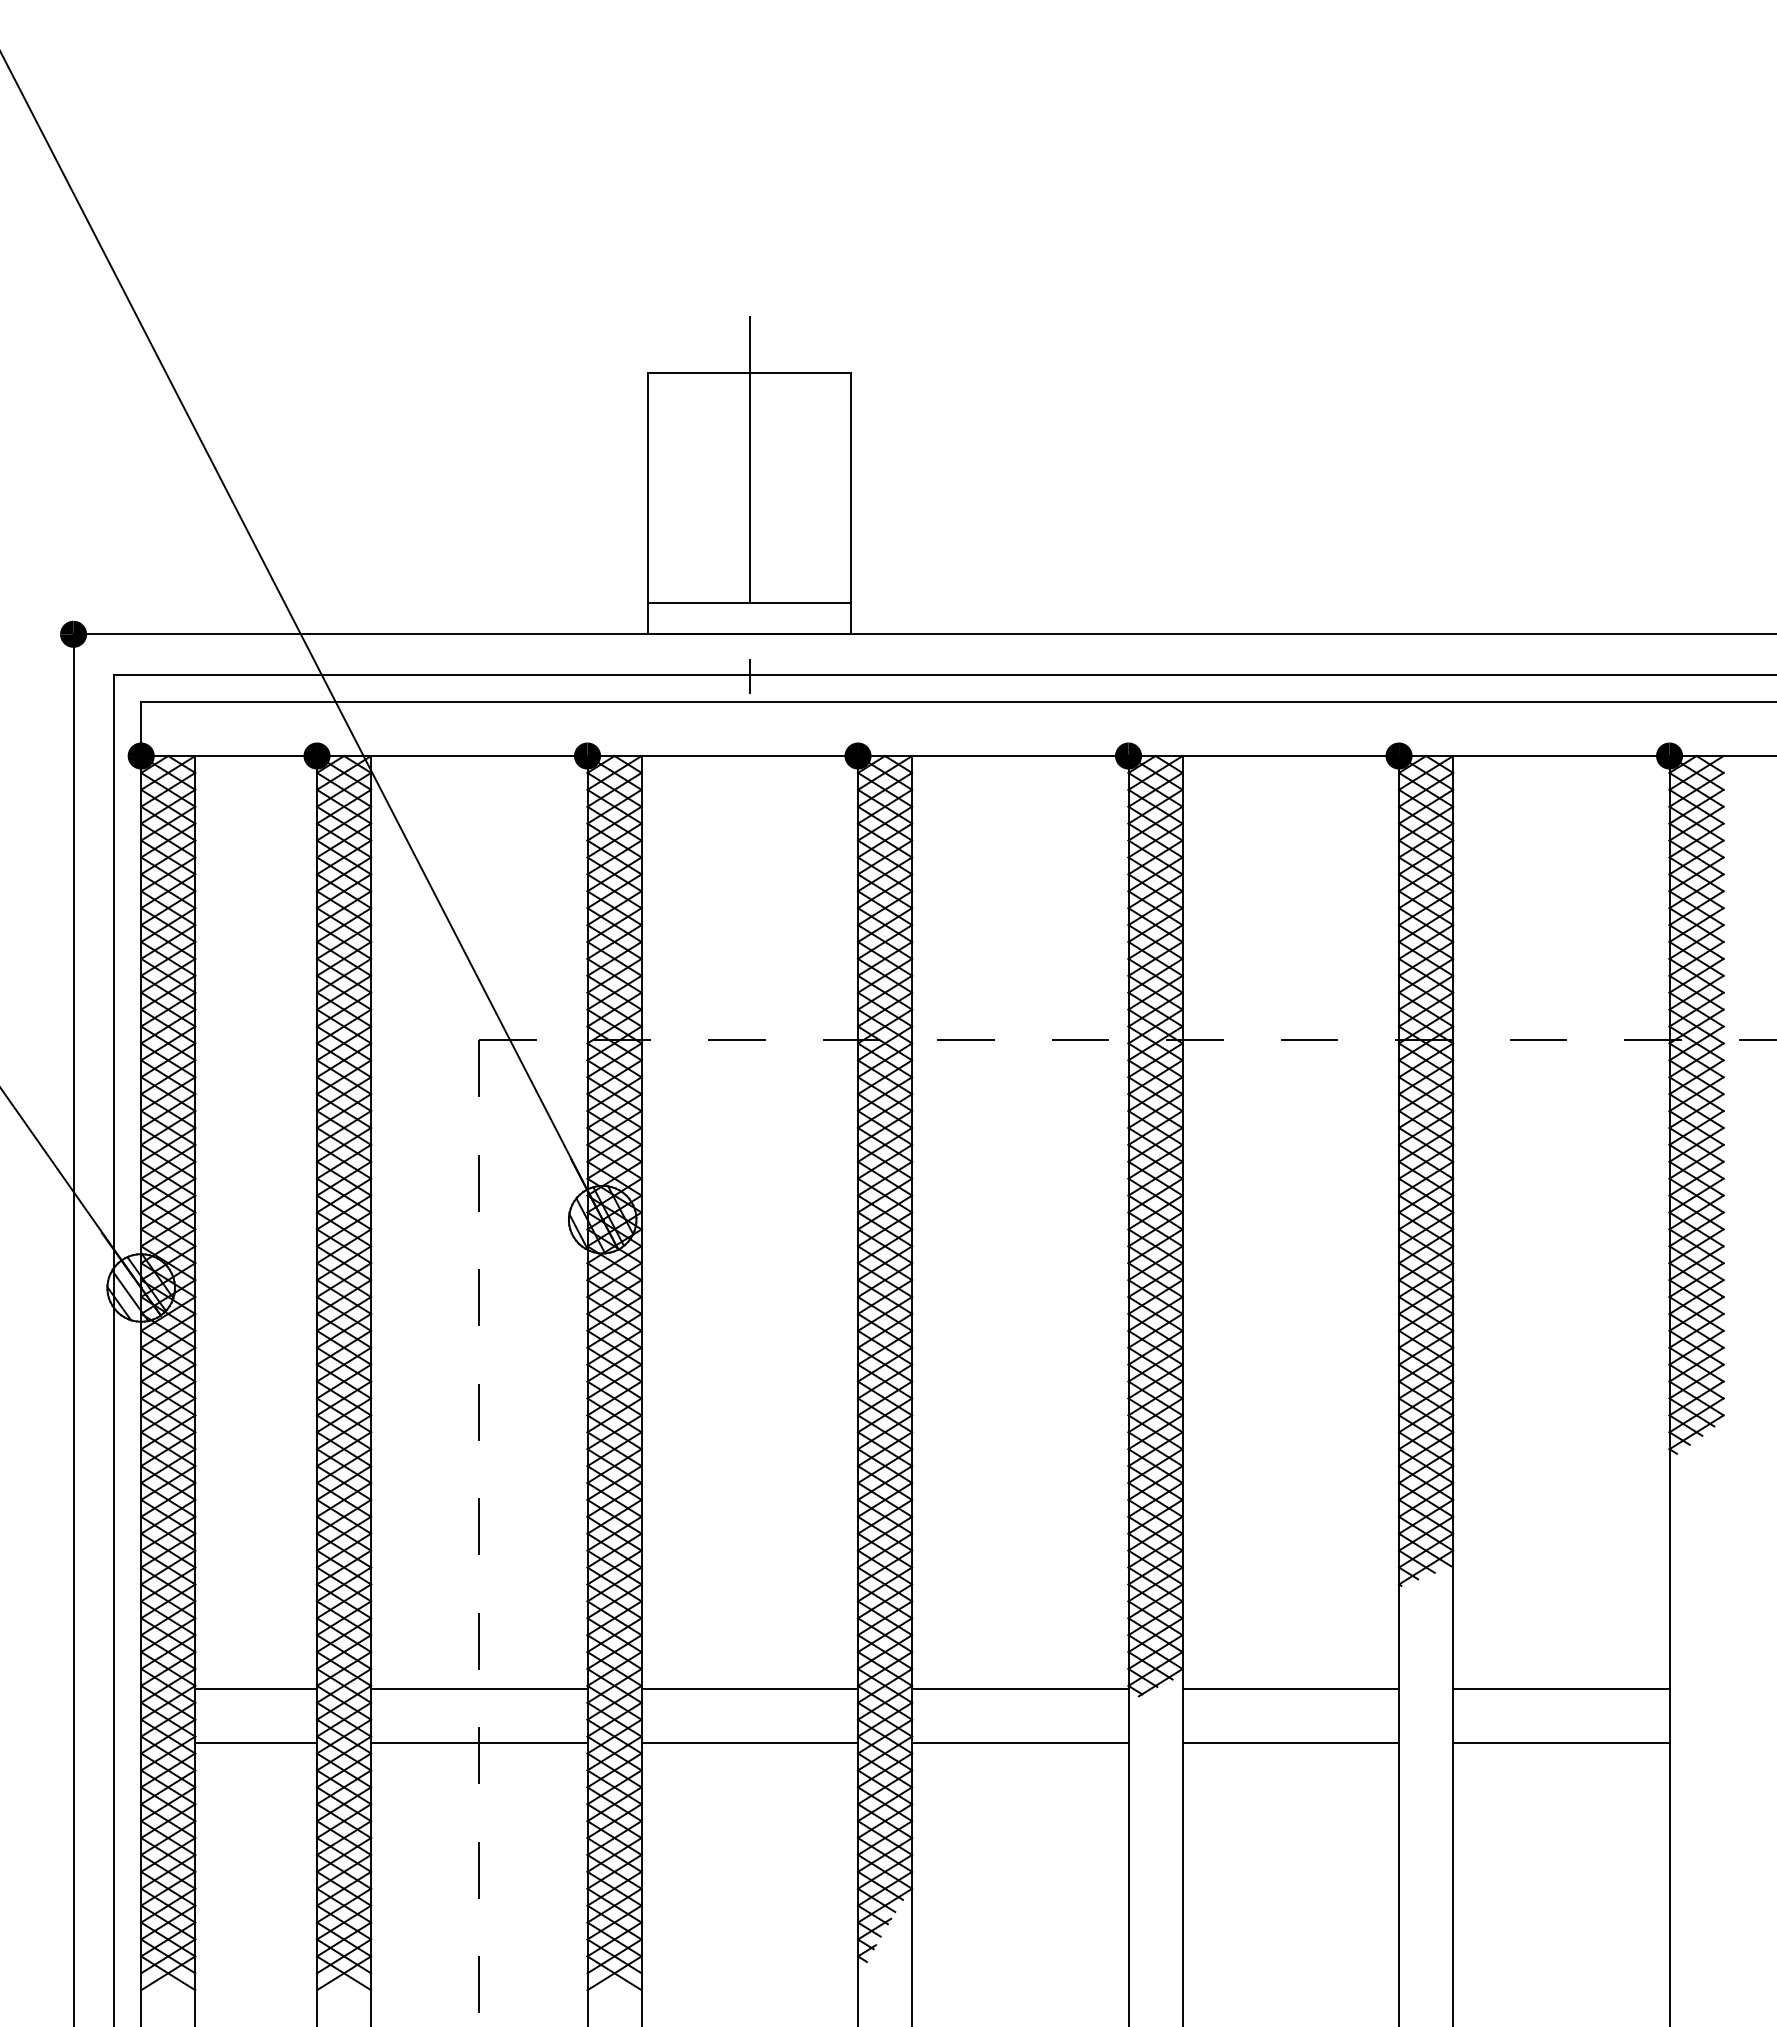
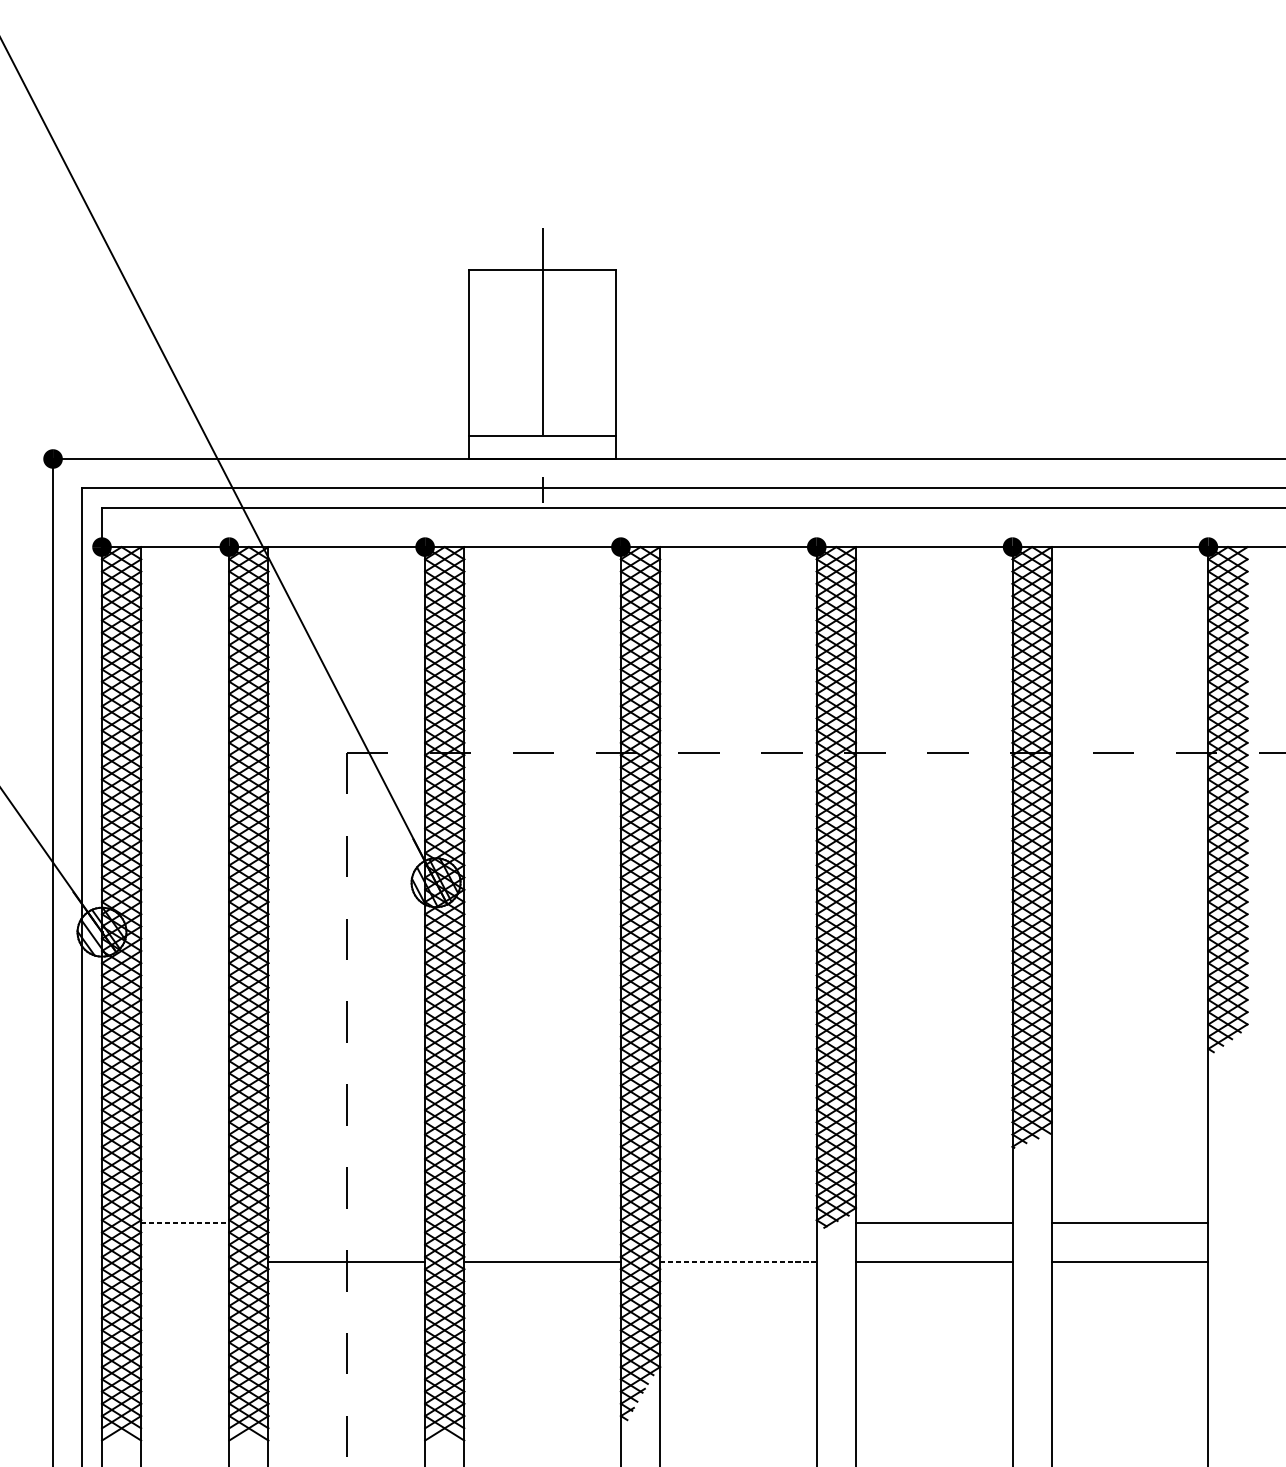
line: (256, 1689) -> (185, 1222), solid -> dashed
line: (479, 1689) -> (346, 1222), removed
line: (749, 1689) -> (542, 1222), removed
line: (1020, 1689) -> (738, 1222), removed
line: (256, 1743) -> (185, 1261), removed
line: (1020, 1743) -> (738, 1261), solid -> dashed

